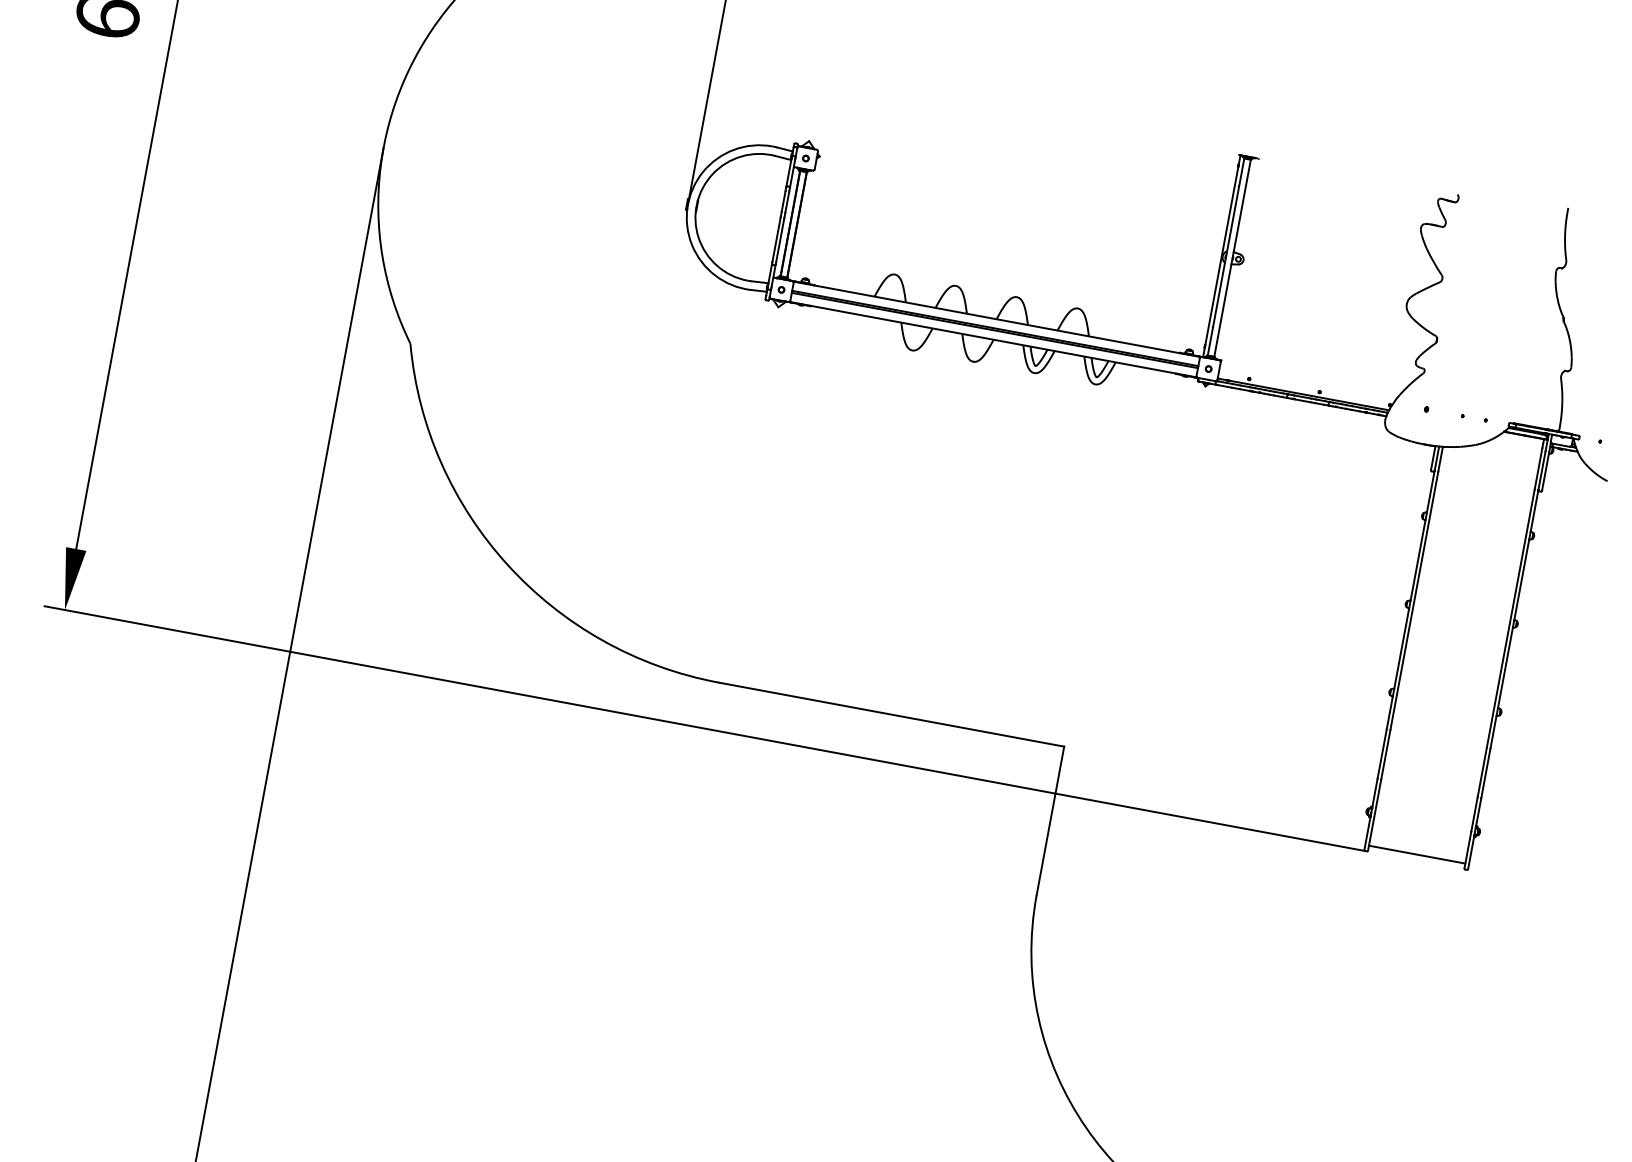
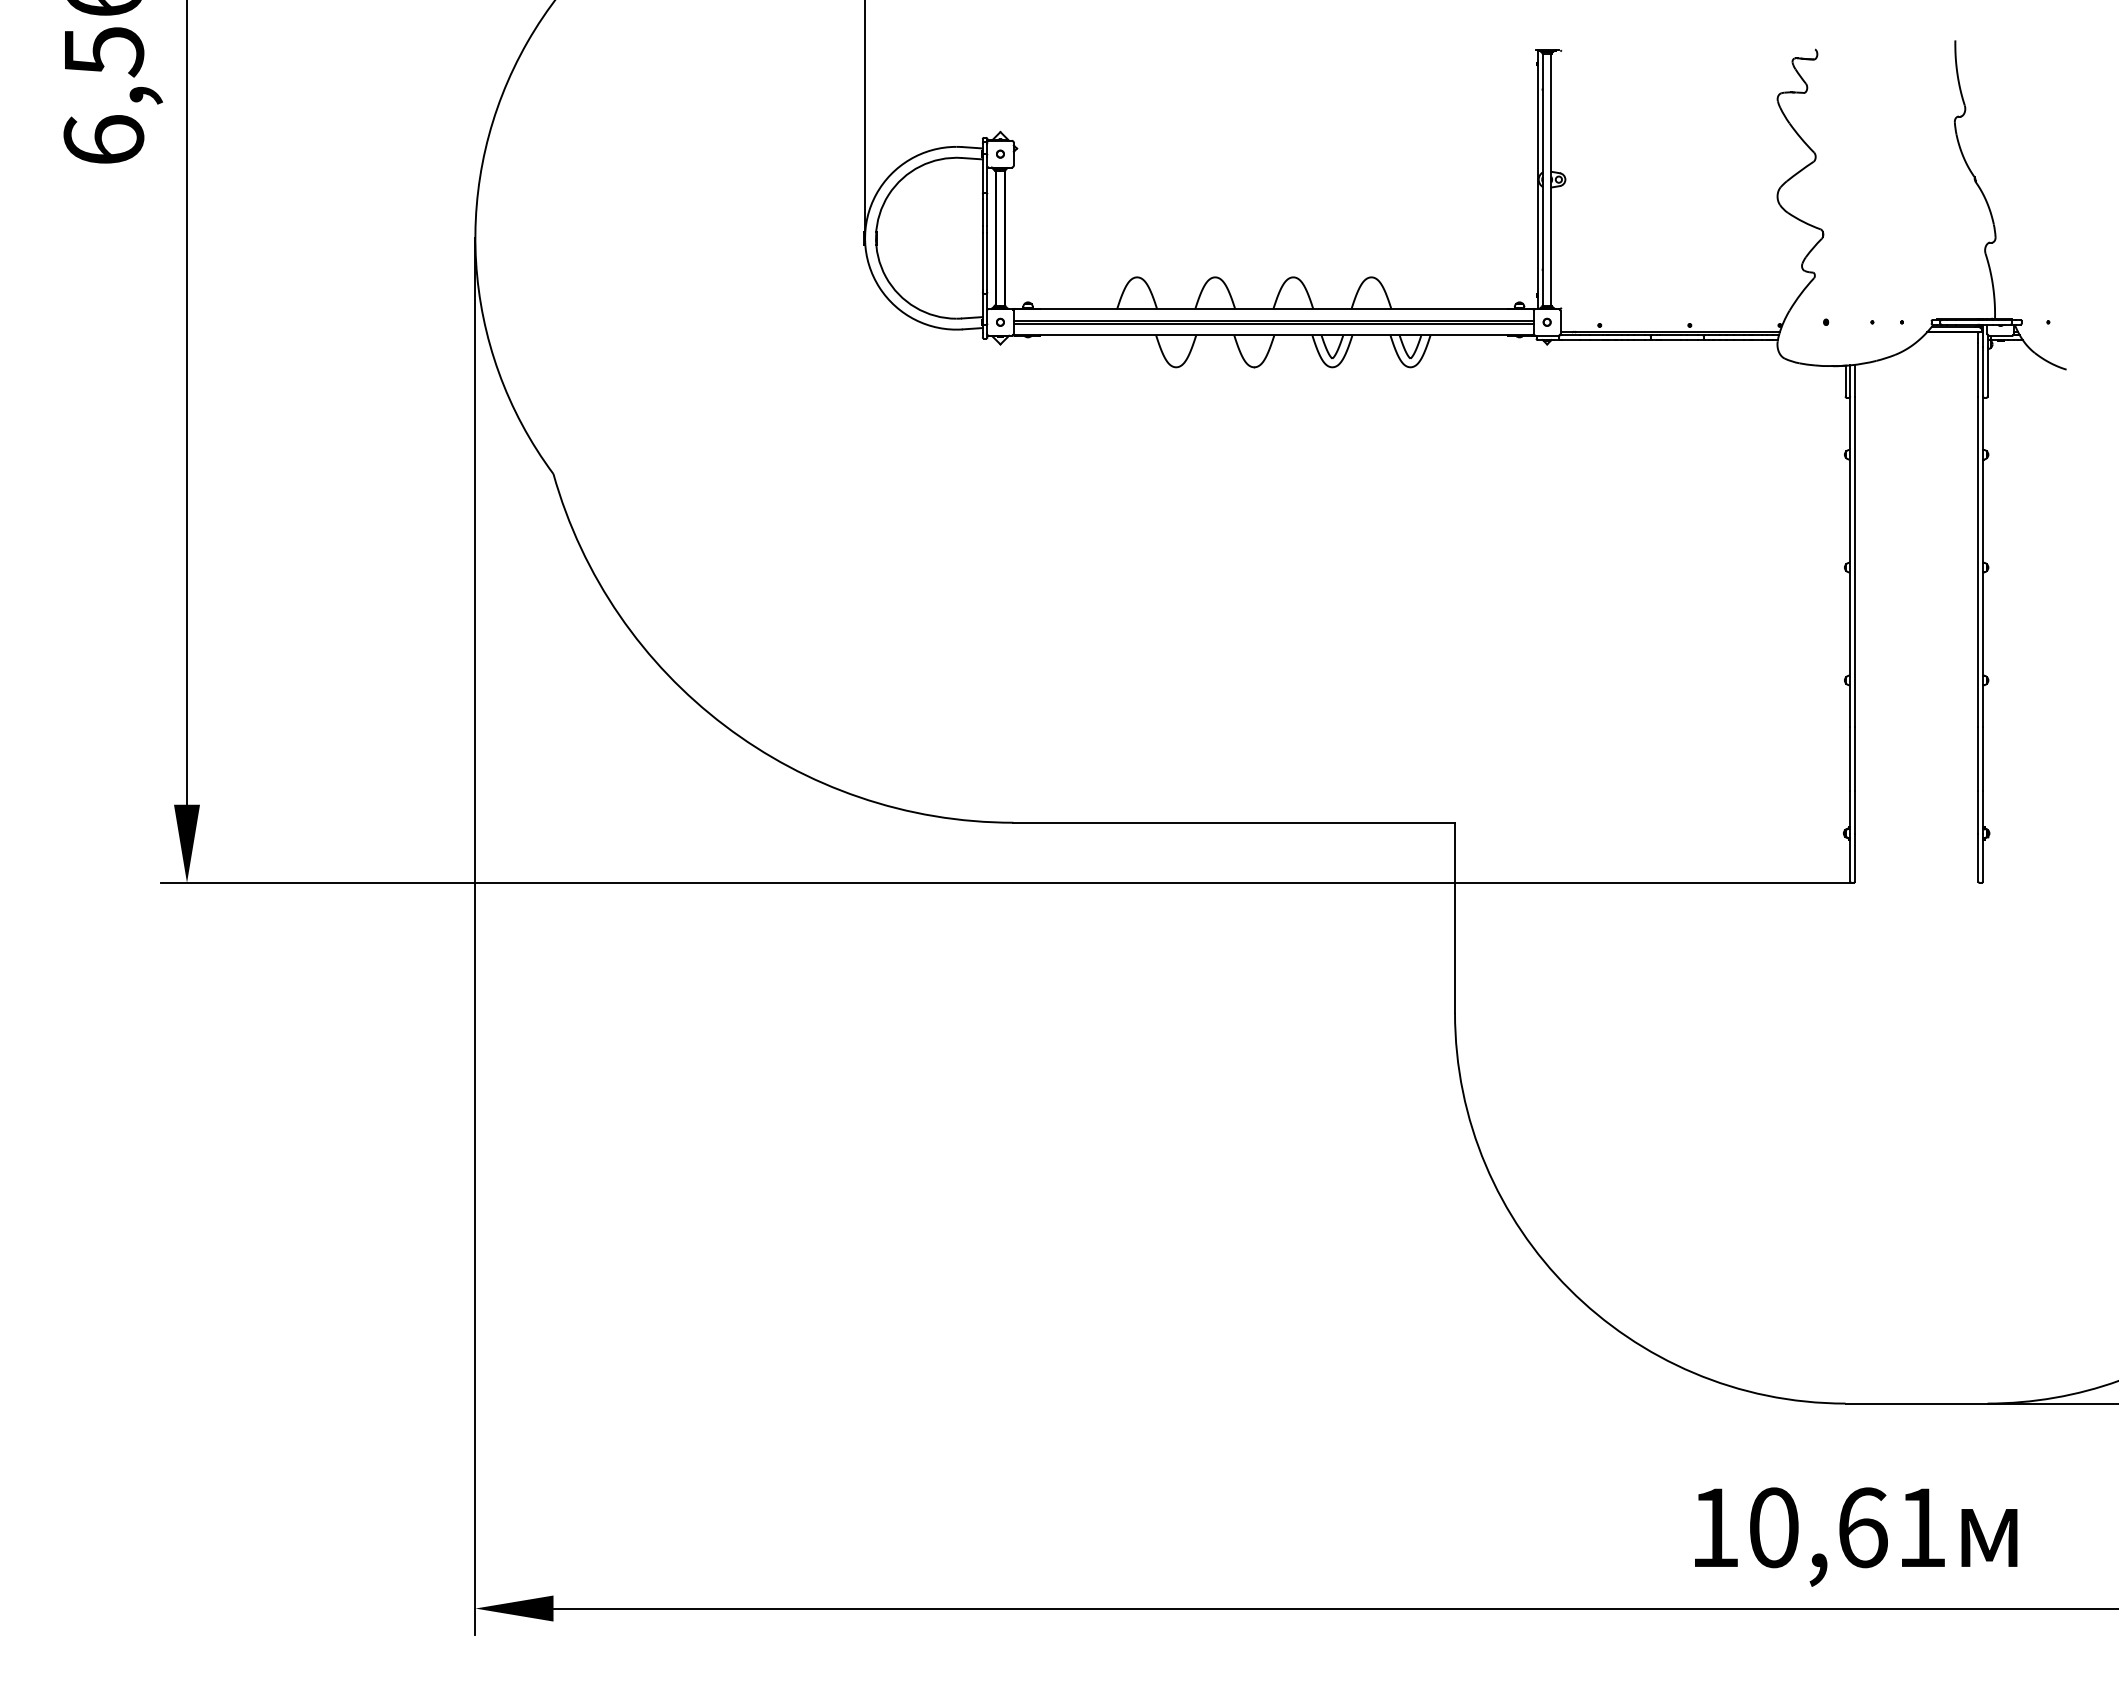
line: (1417, 854) -> (1916, 875), removed

